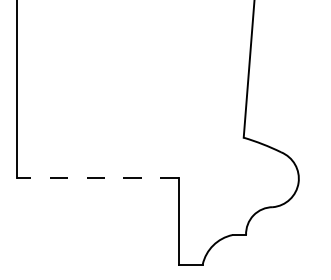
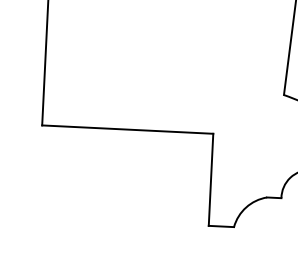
line: (98, 177) -> (128, 129), dashed -> solid

